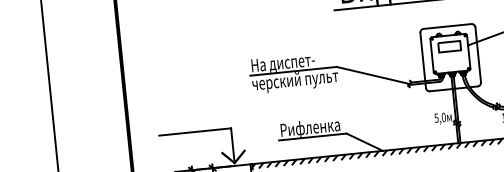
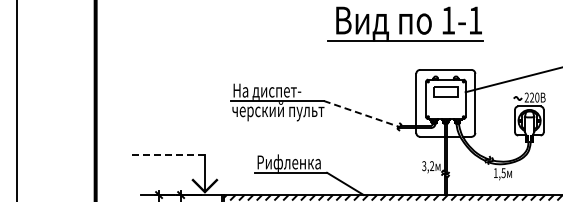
line: (373, 75) -> (361, 113), solid -> dashed
text: (440, 117) -> (428, 165), 5,0 -> 3,2
line: (195, 131) -> (166, 154), solid -> dashed

